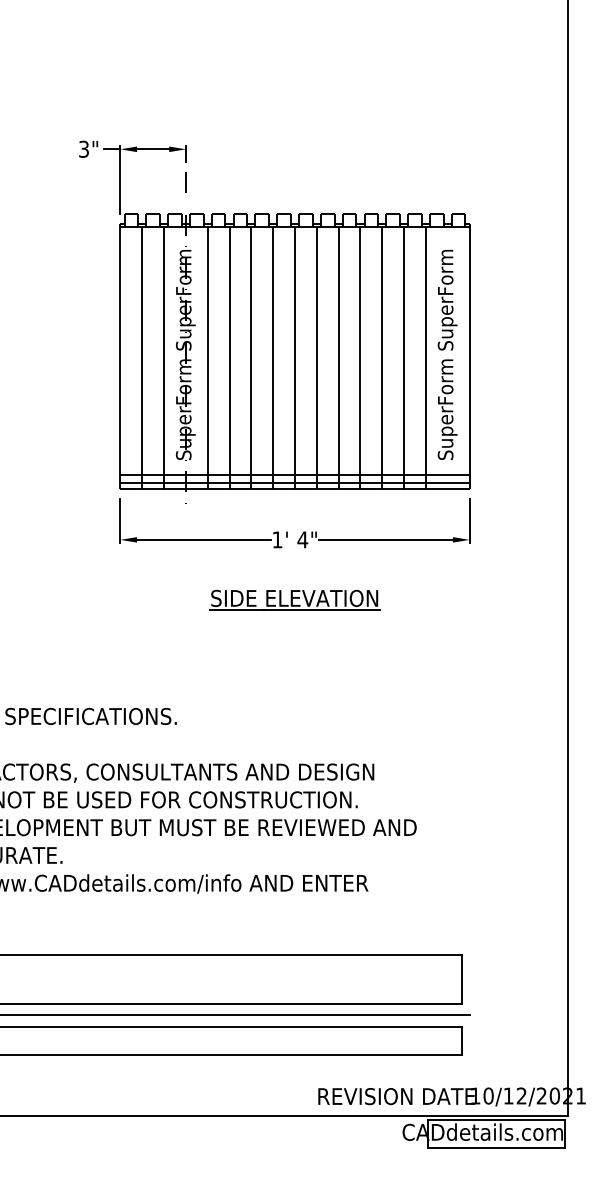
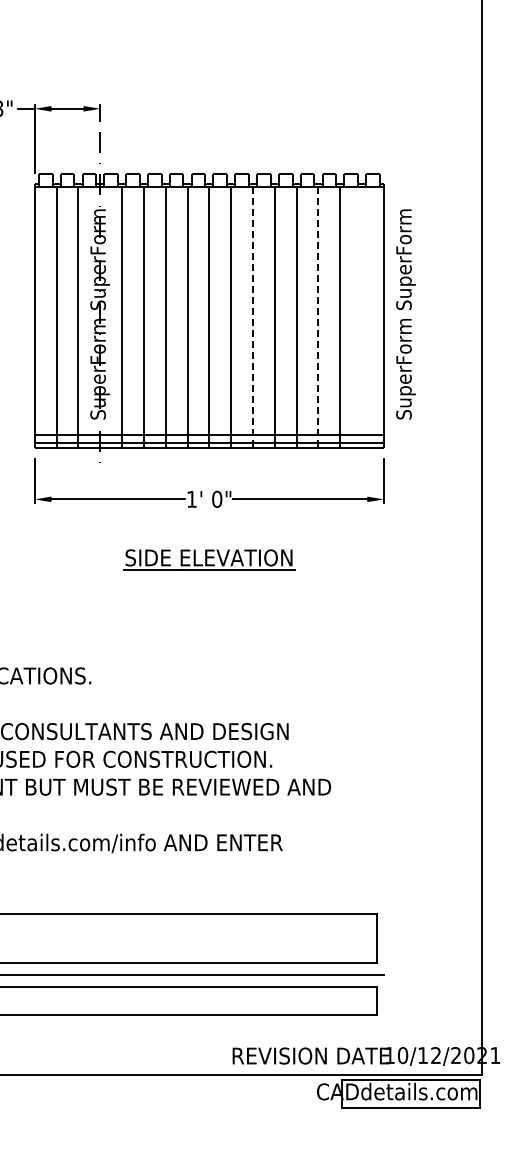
text: (447, 354) -> (405, 314), moved
line: (338, 357) -> (252, 317), solid -> dashed
line: (404, 357) -> (318, 317), solid -> dashed
text: (302, 539) -> (216, 499), 4" -> 0"

